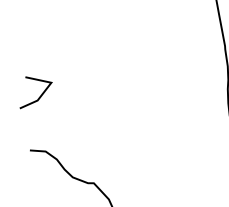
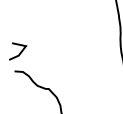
line: (39, 94) -> (19, 52), moved

